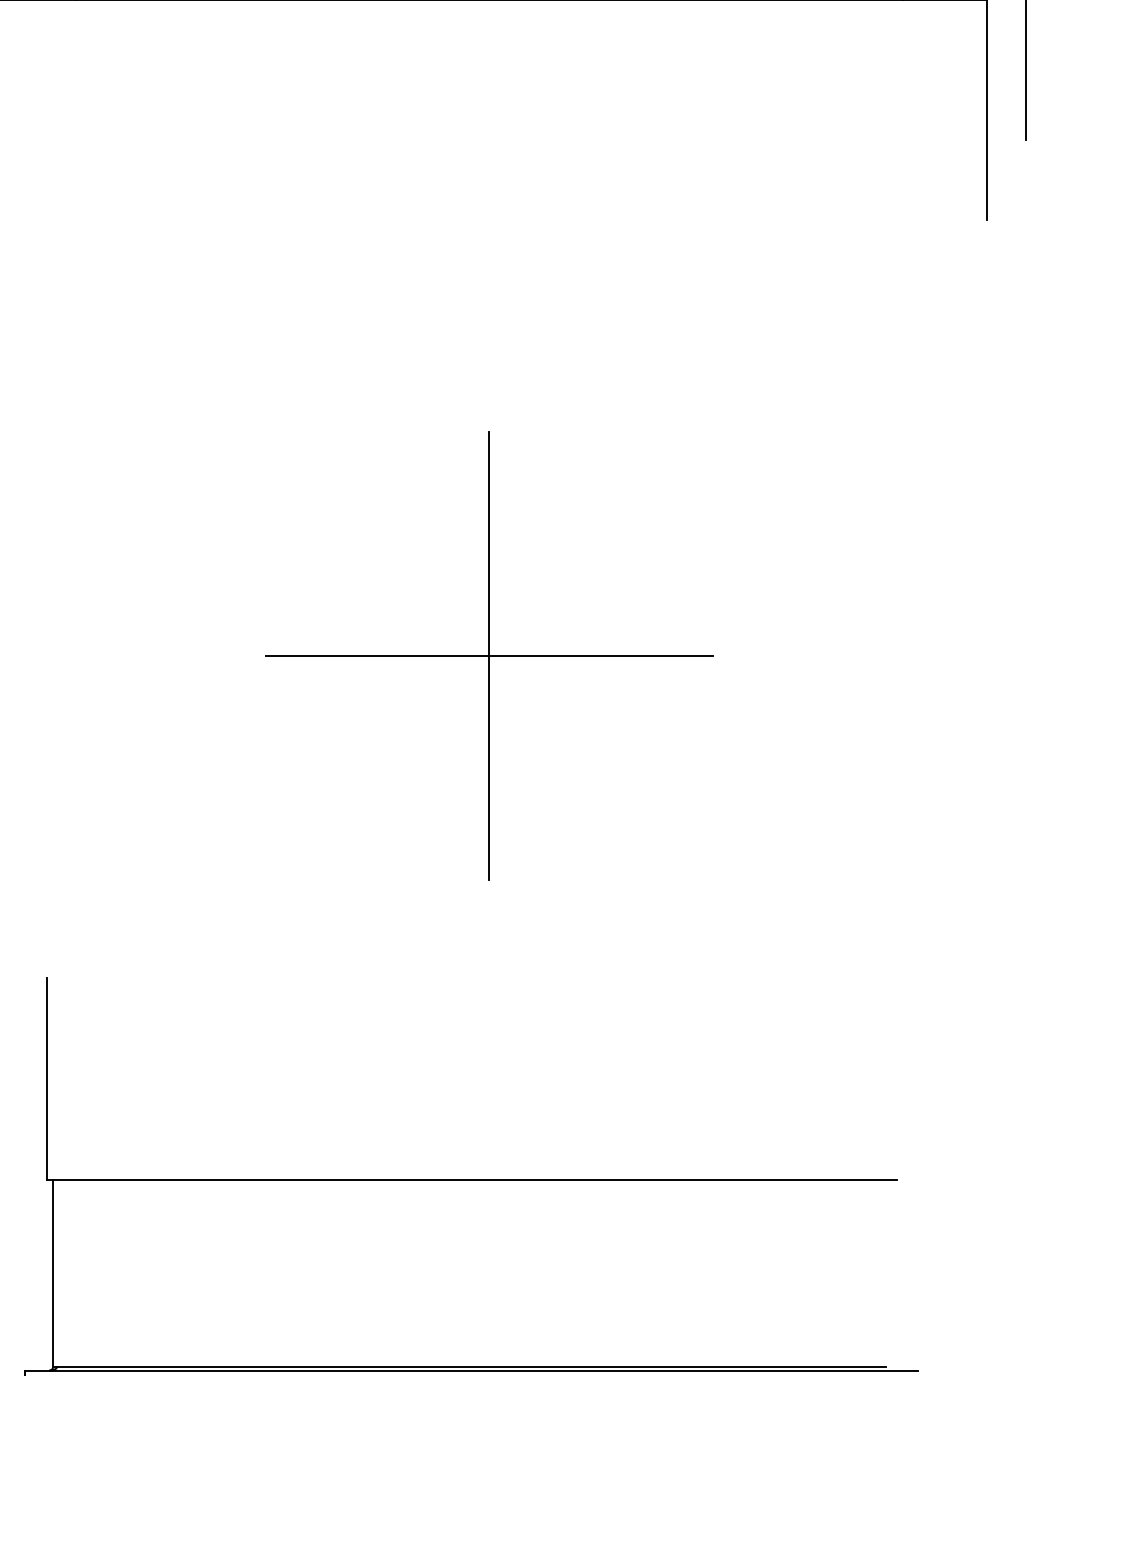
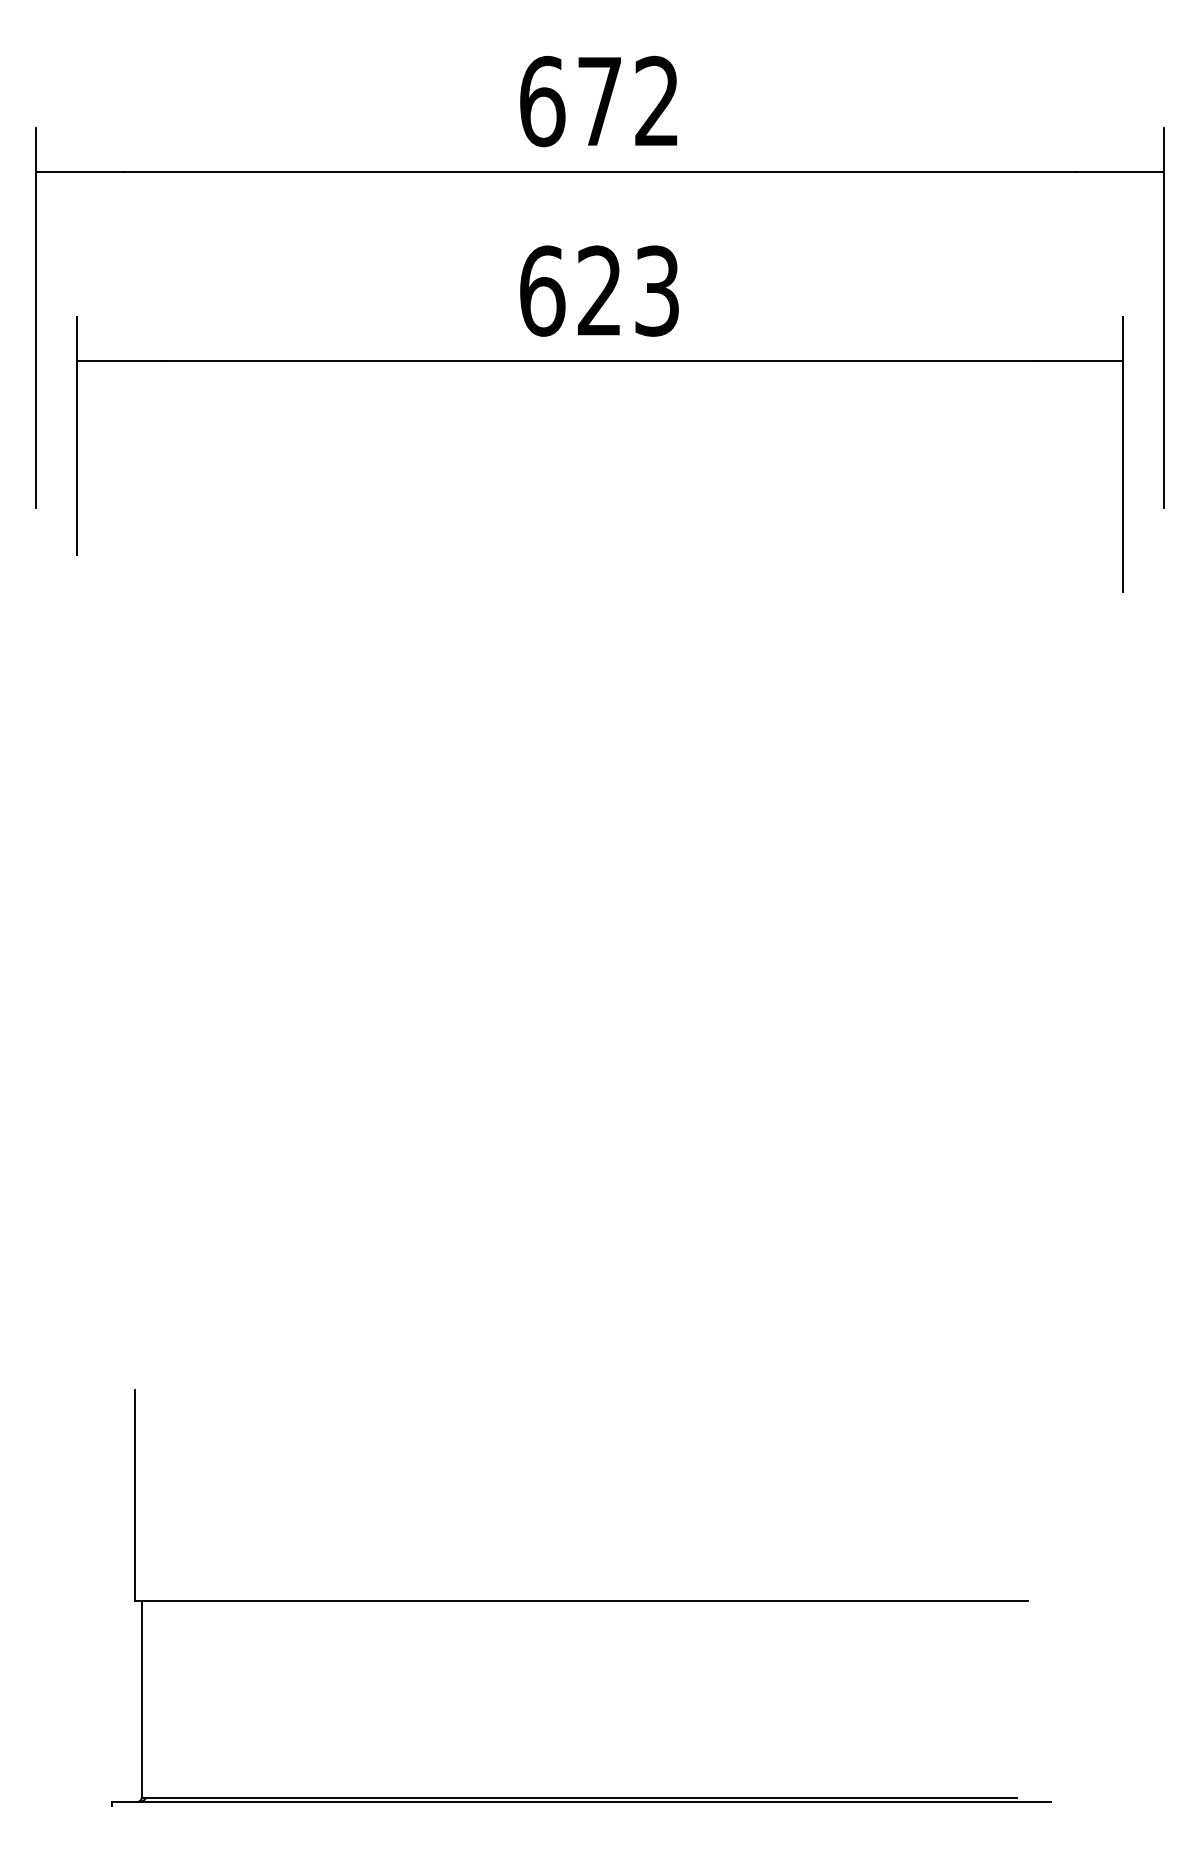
part: (488, 655) -> (599, 1050), removed

